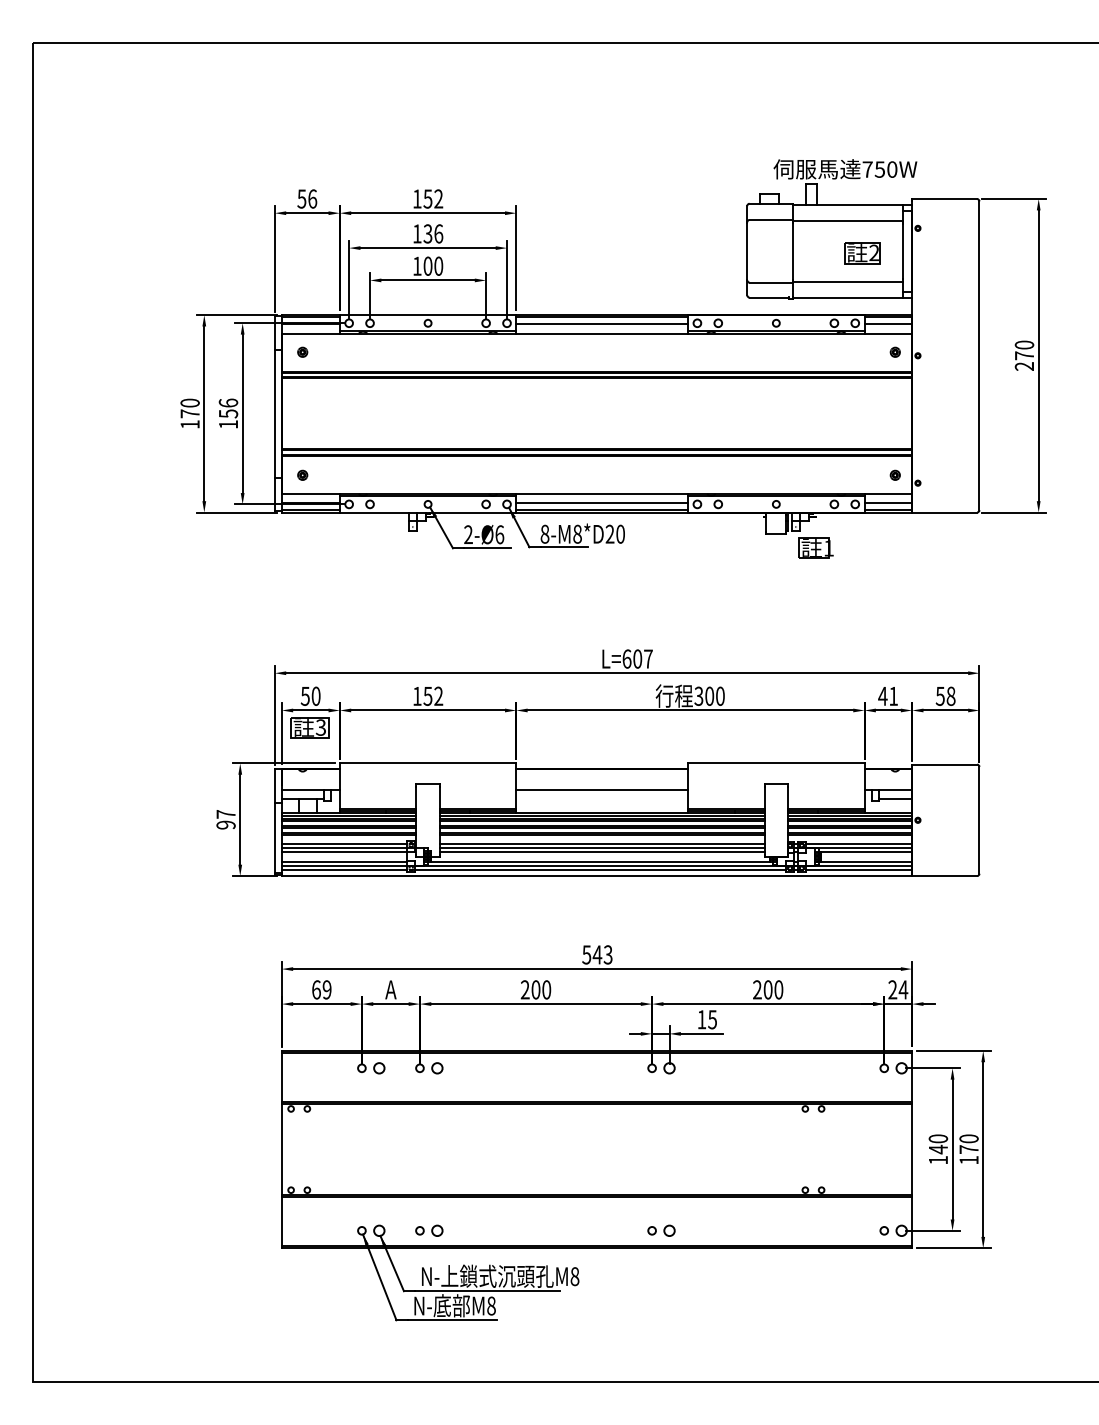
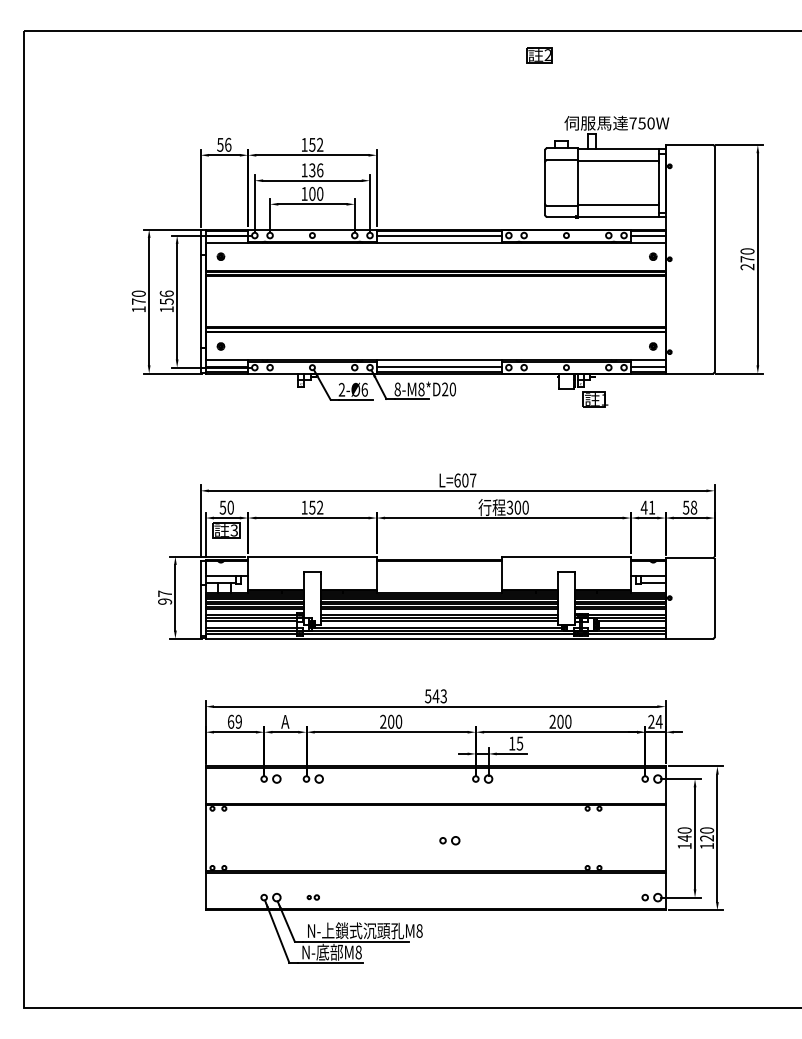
part: (862, 253) -> (539, 55), moved
line: (602, 790) -> (439, 576), removed
text: (968, 1149) -> (706, 838), 170 -> 120
part: (429, 1230) -> (313, 897), size x0.6
part: (661, 1230) -> (449, 840), moved

